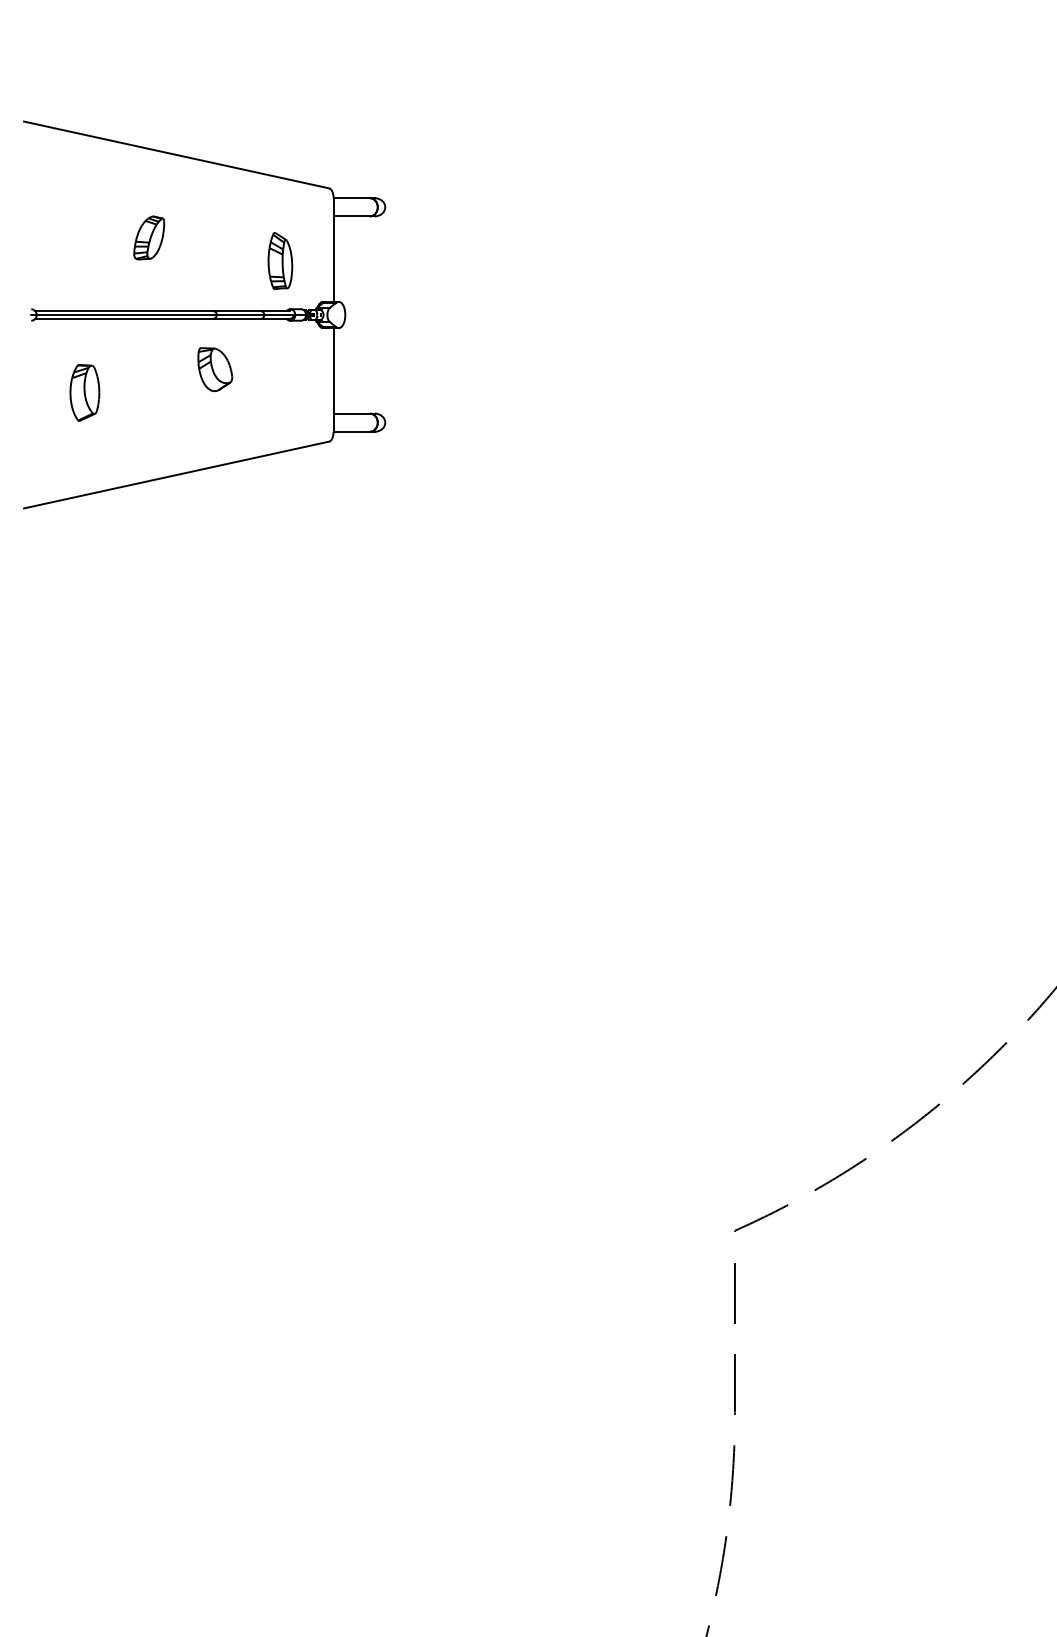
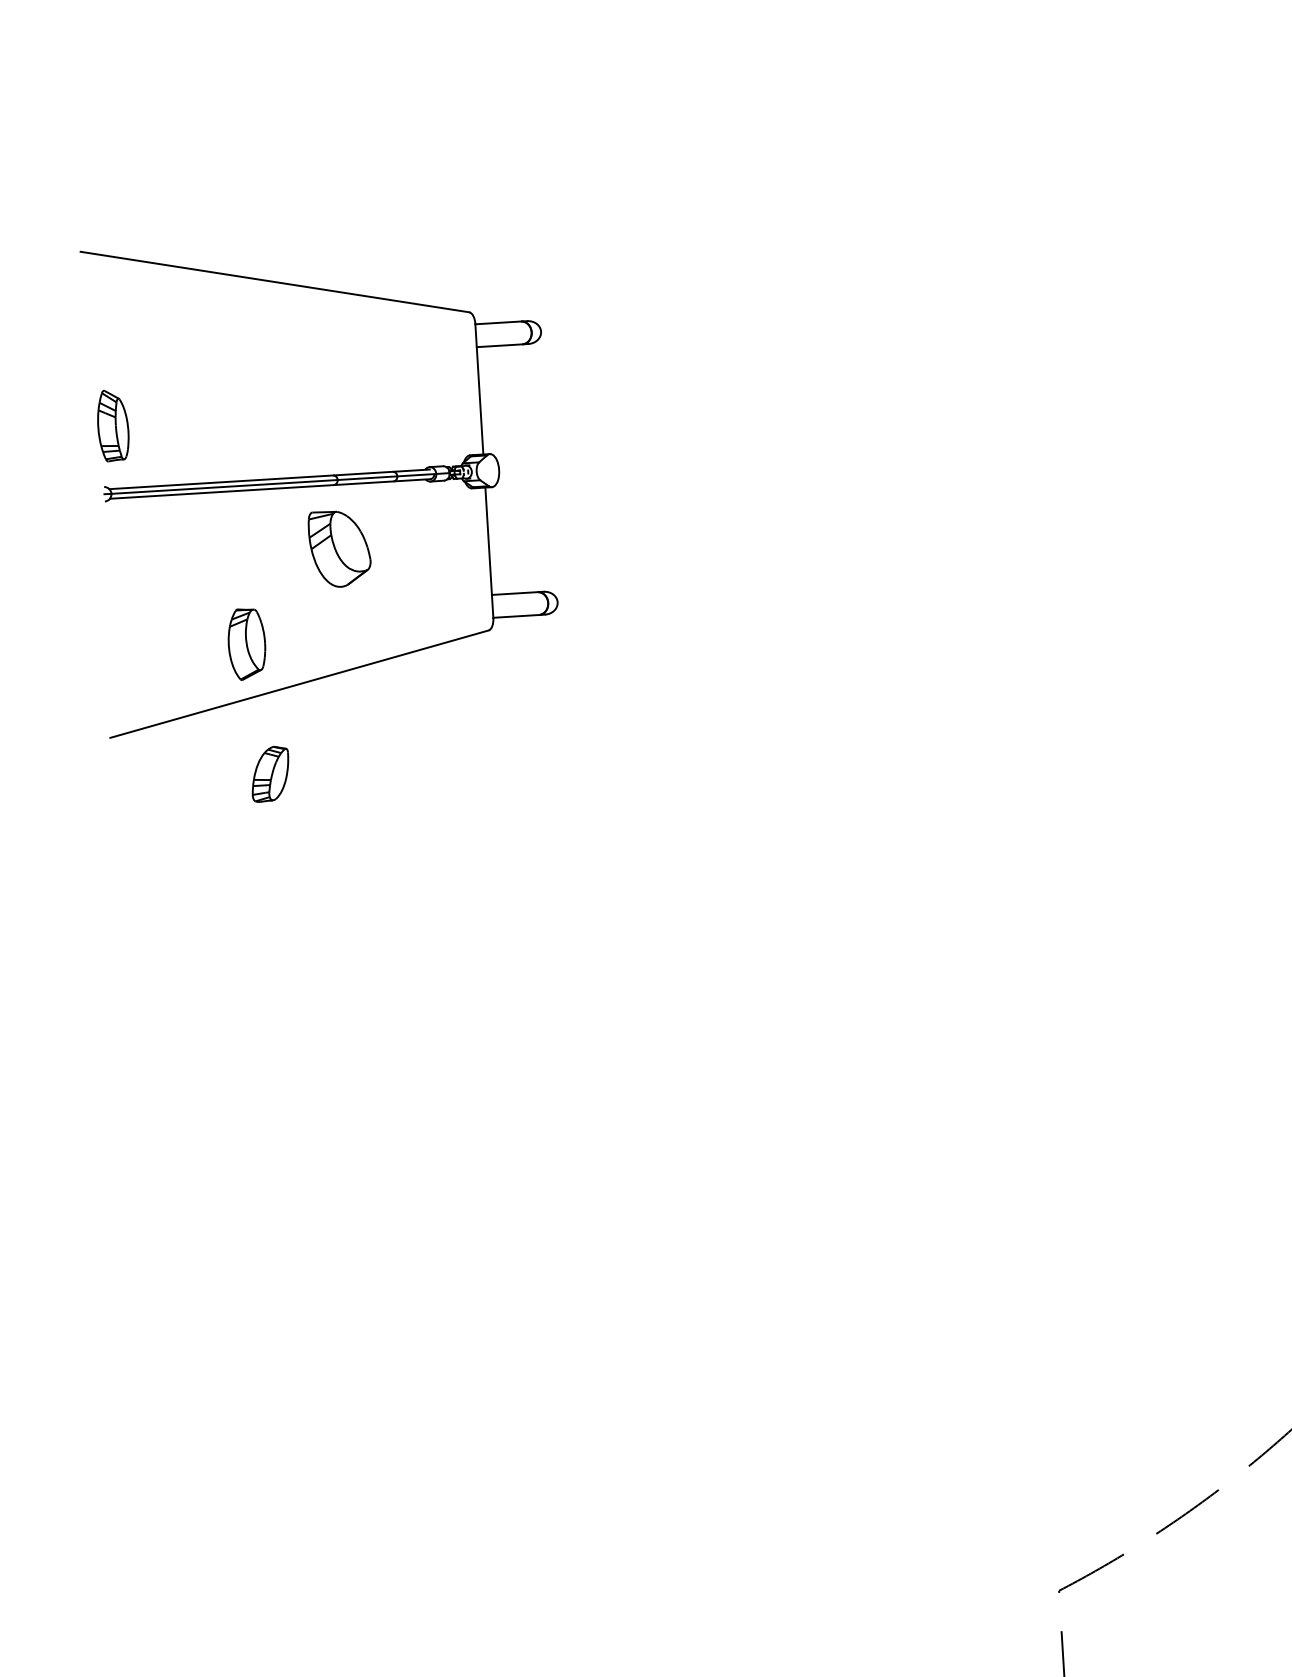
part: (149, 237) -> (270, 773), moved
part: (280, 260) -> (113, 425), moved
part: (215, 369) -> (340, 548), size x1.4
part: (84, 392) -> (246, 643), moved

